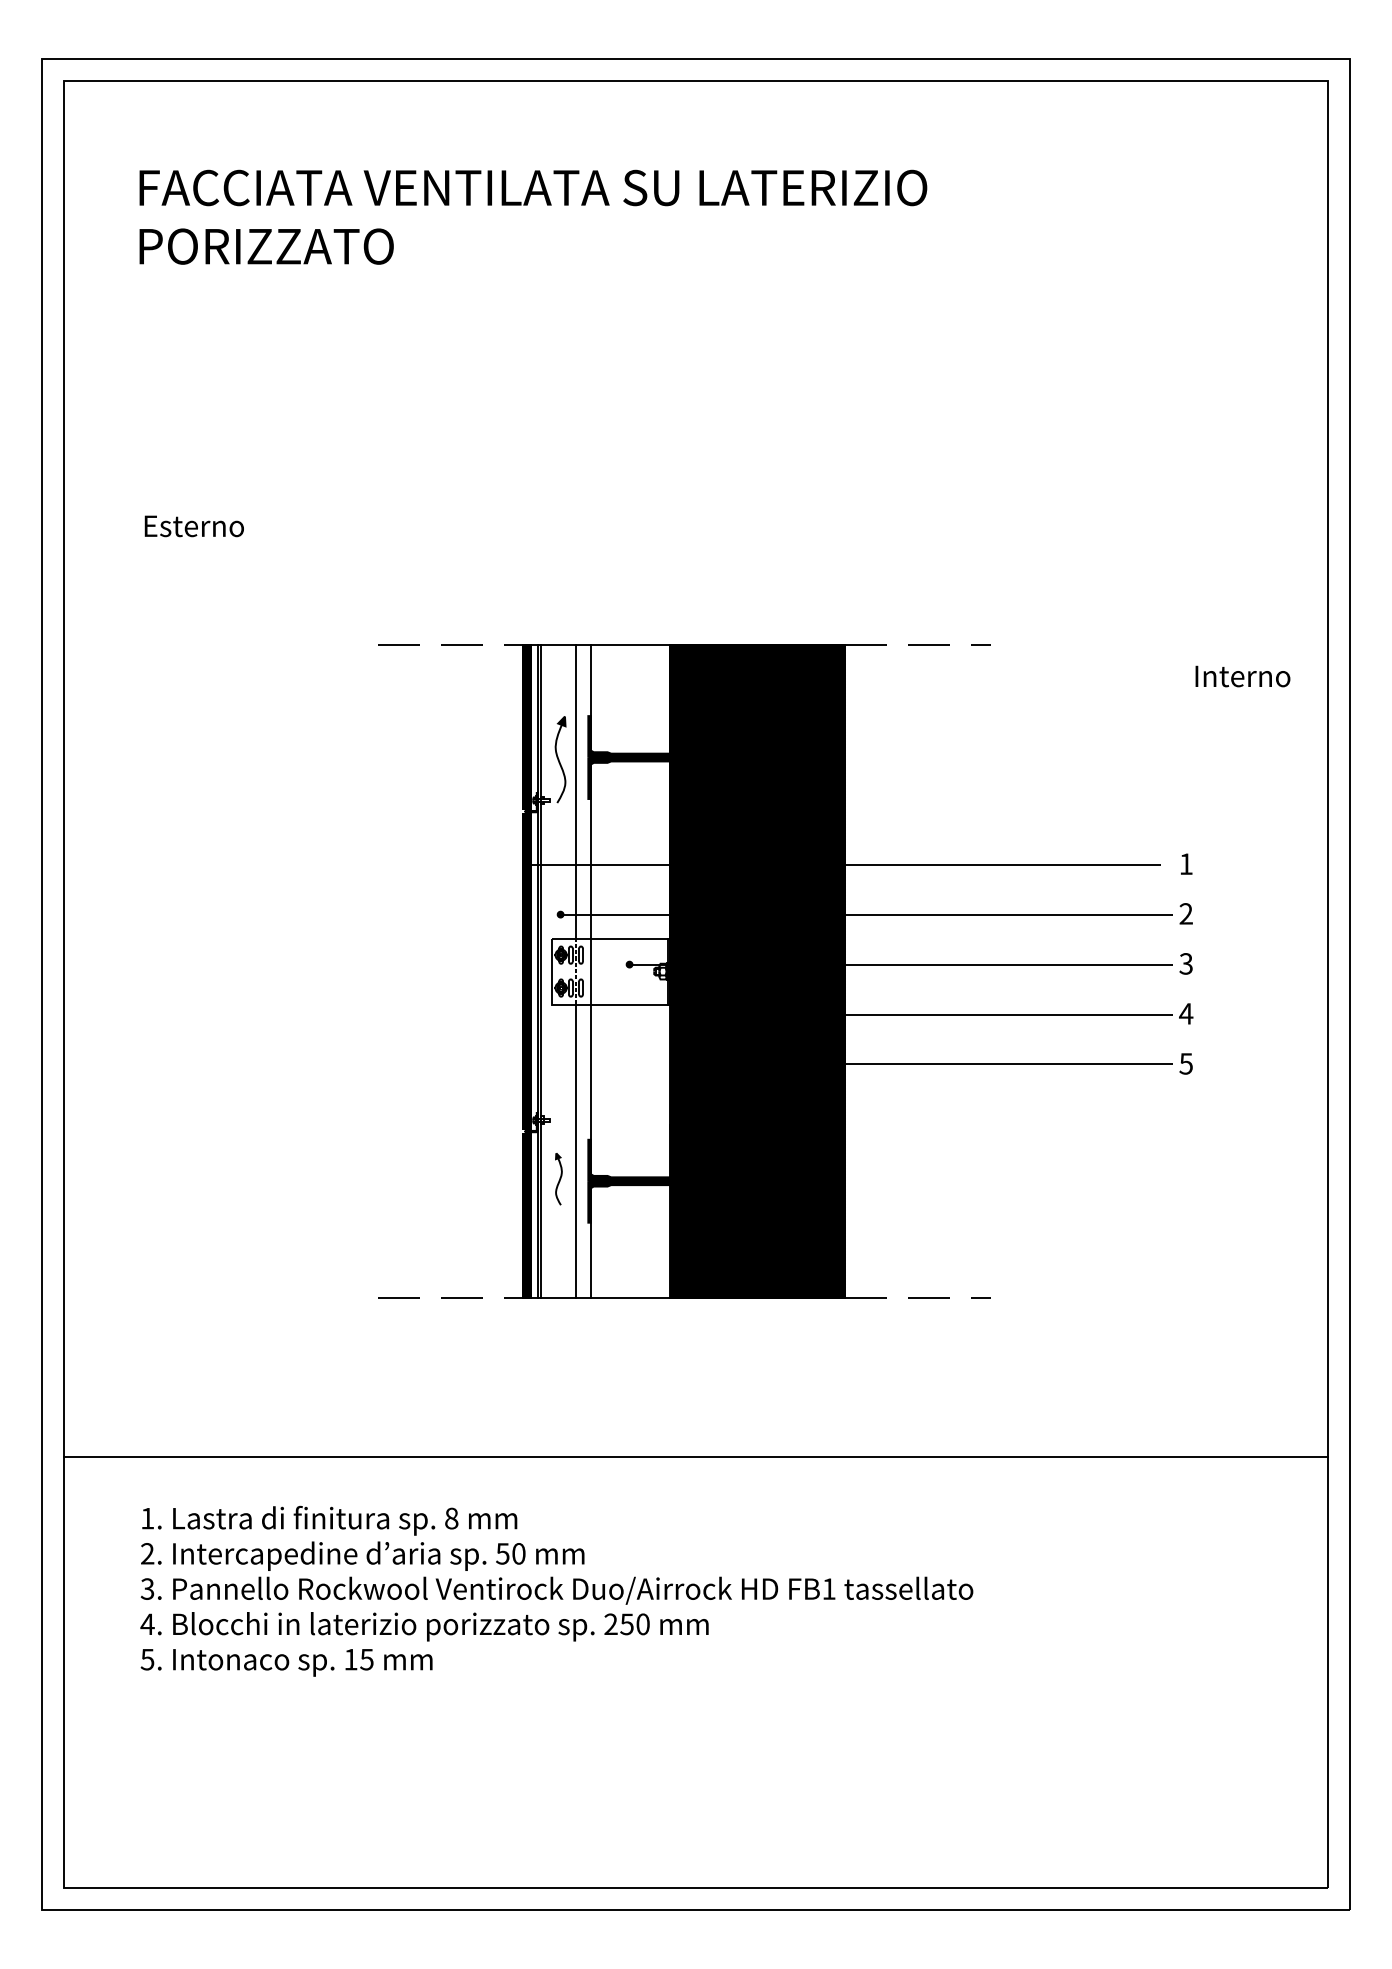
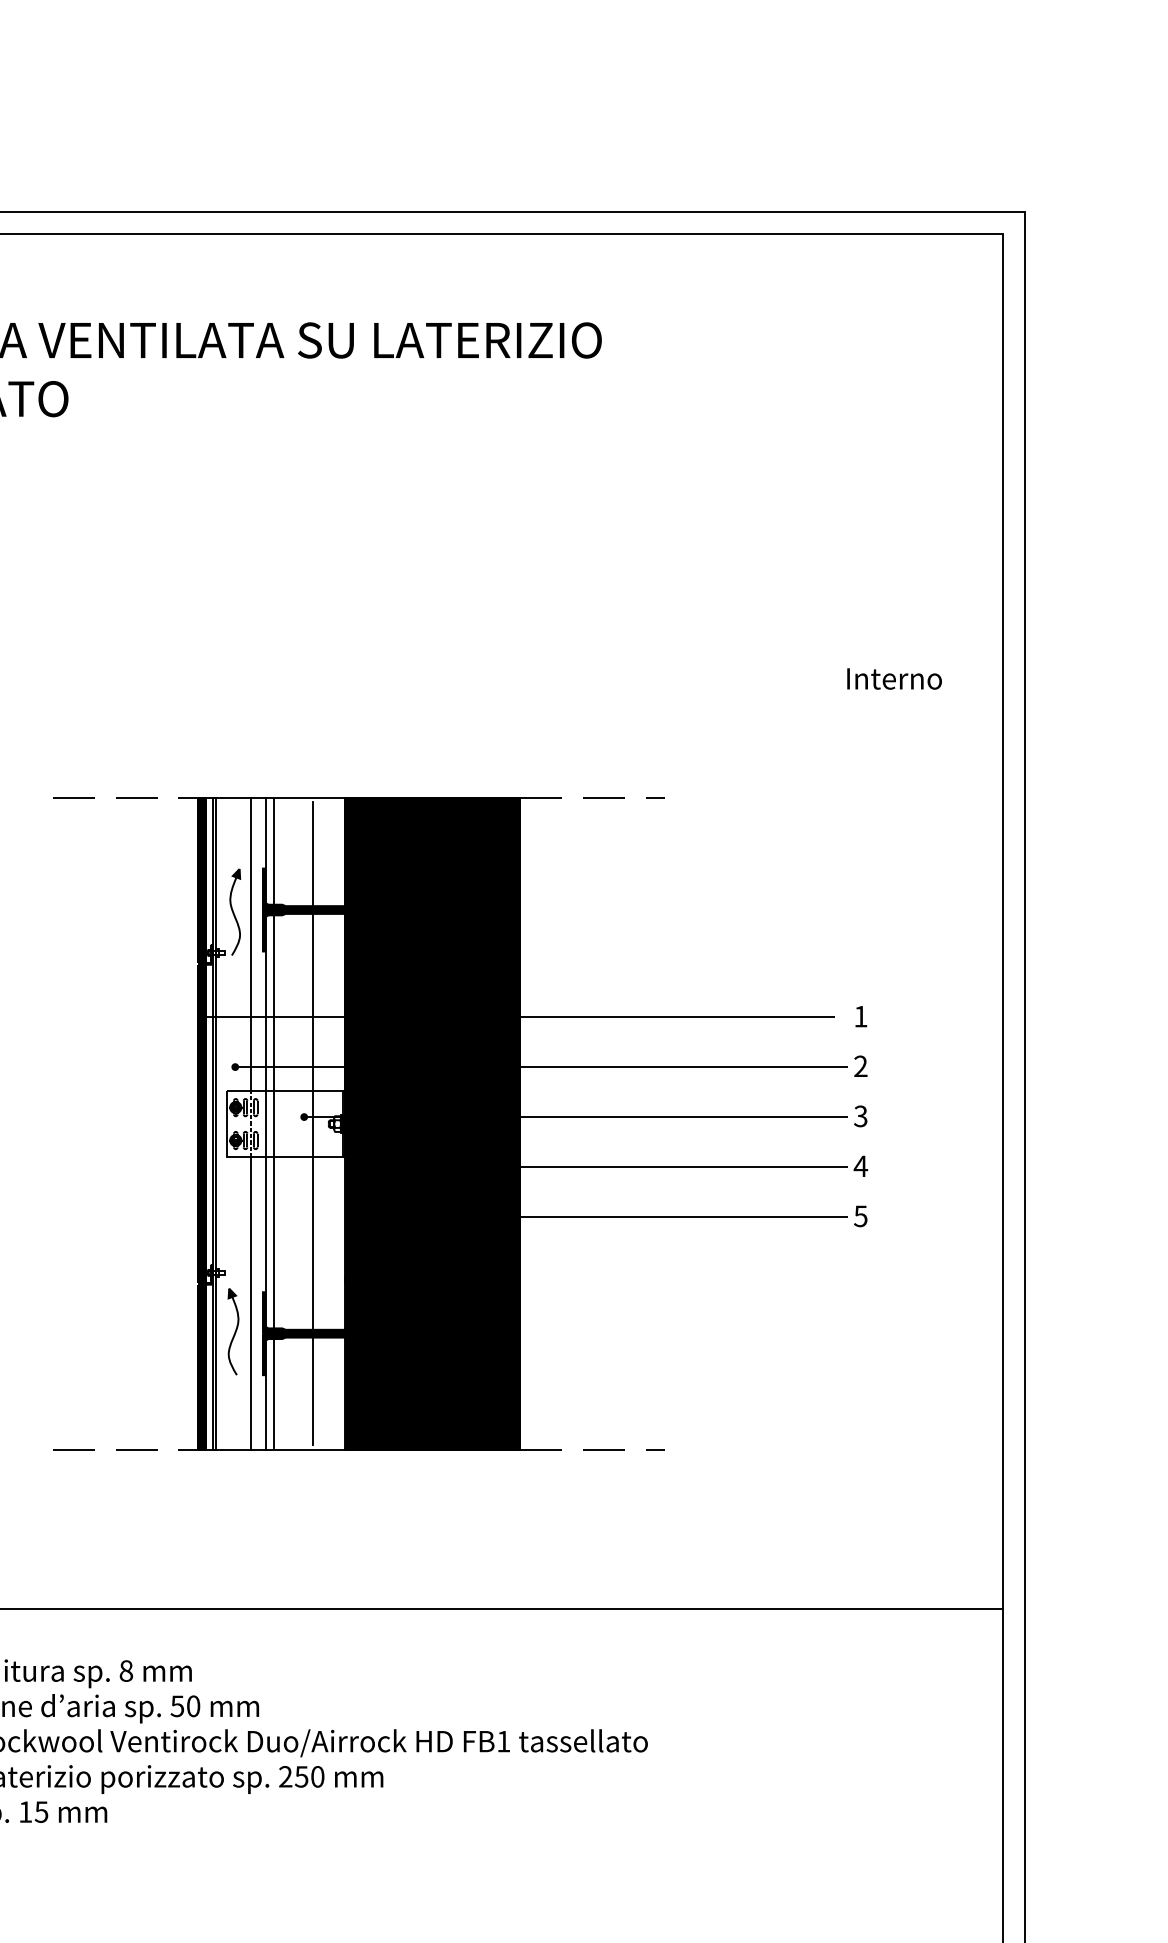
text: (1242, 676) -> (894, 678), moved
line: (599, 970) -> (274, 1122), added
line: (638, 970) -> (313, 1122), added
part: (558, 1178) -> (233, 1330), size x1.67

